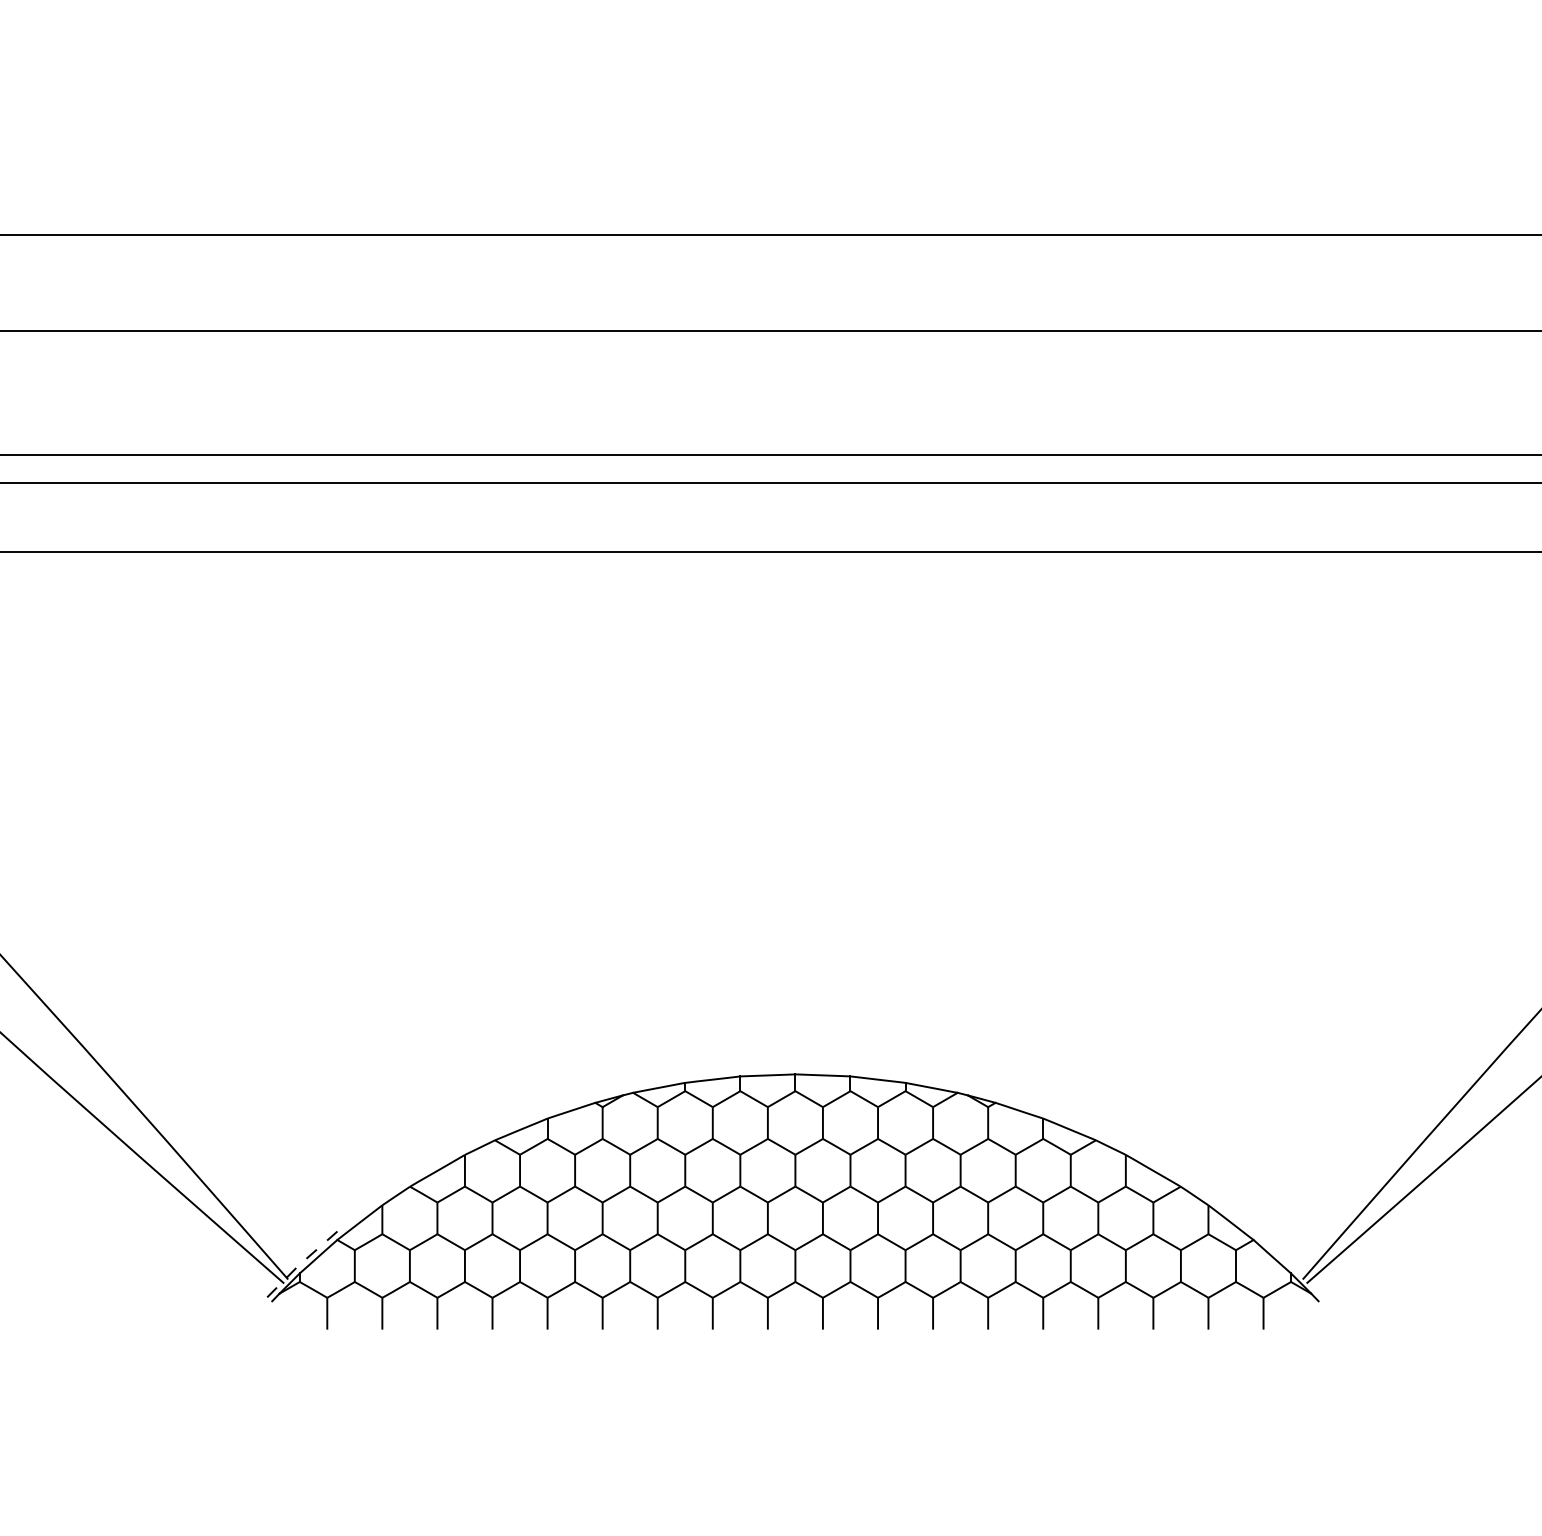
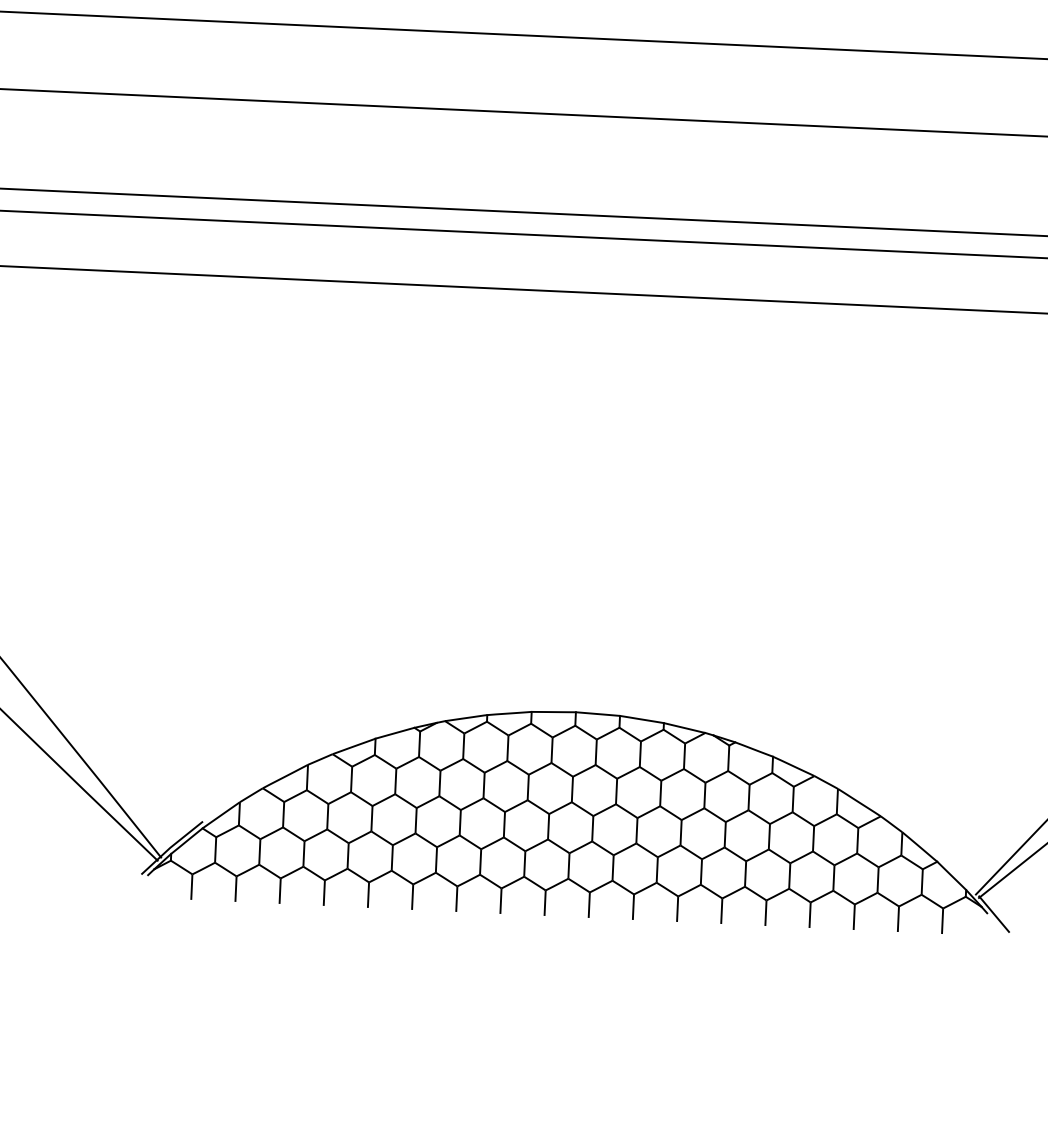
line: (299, 1265) -> (171, 847), dashed -> solid
line: (1326, 1301) -> (993, 913), added

